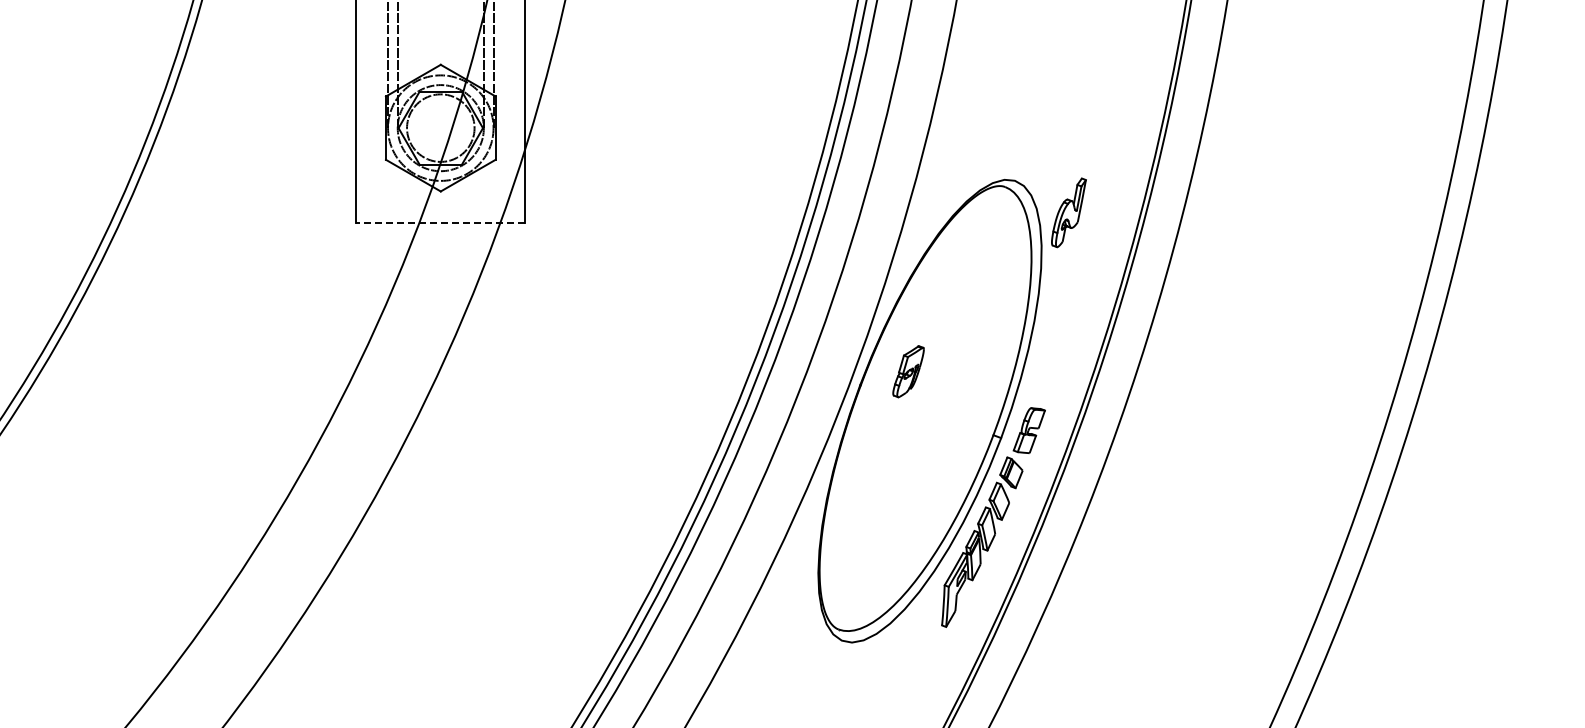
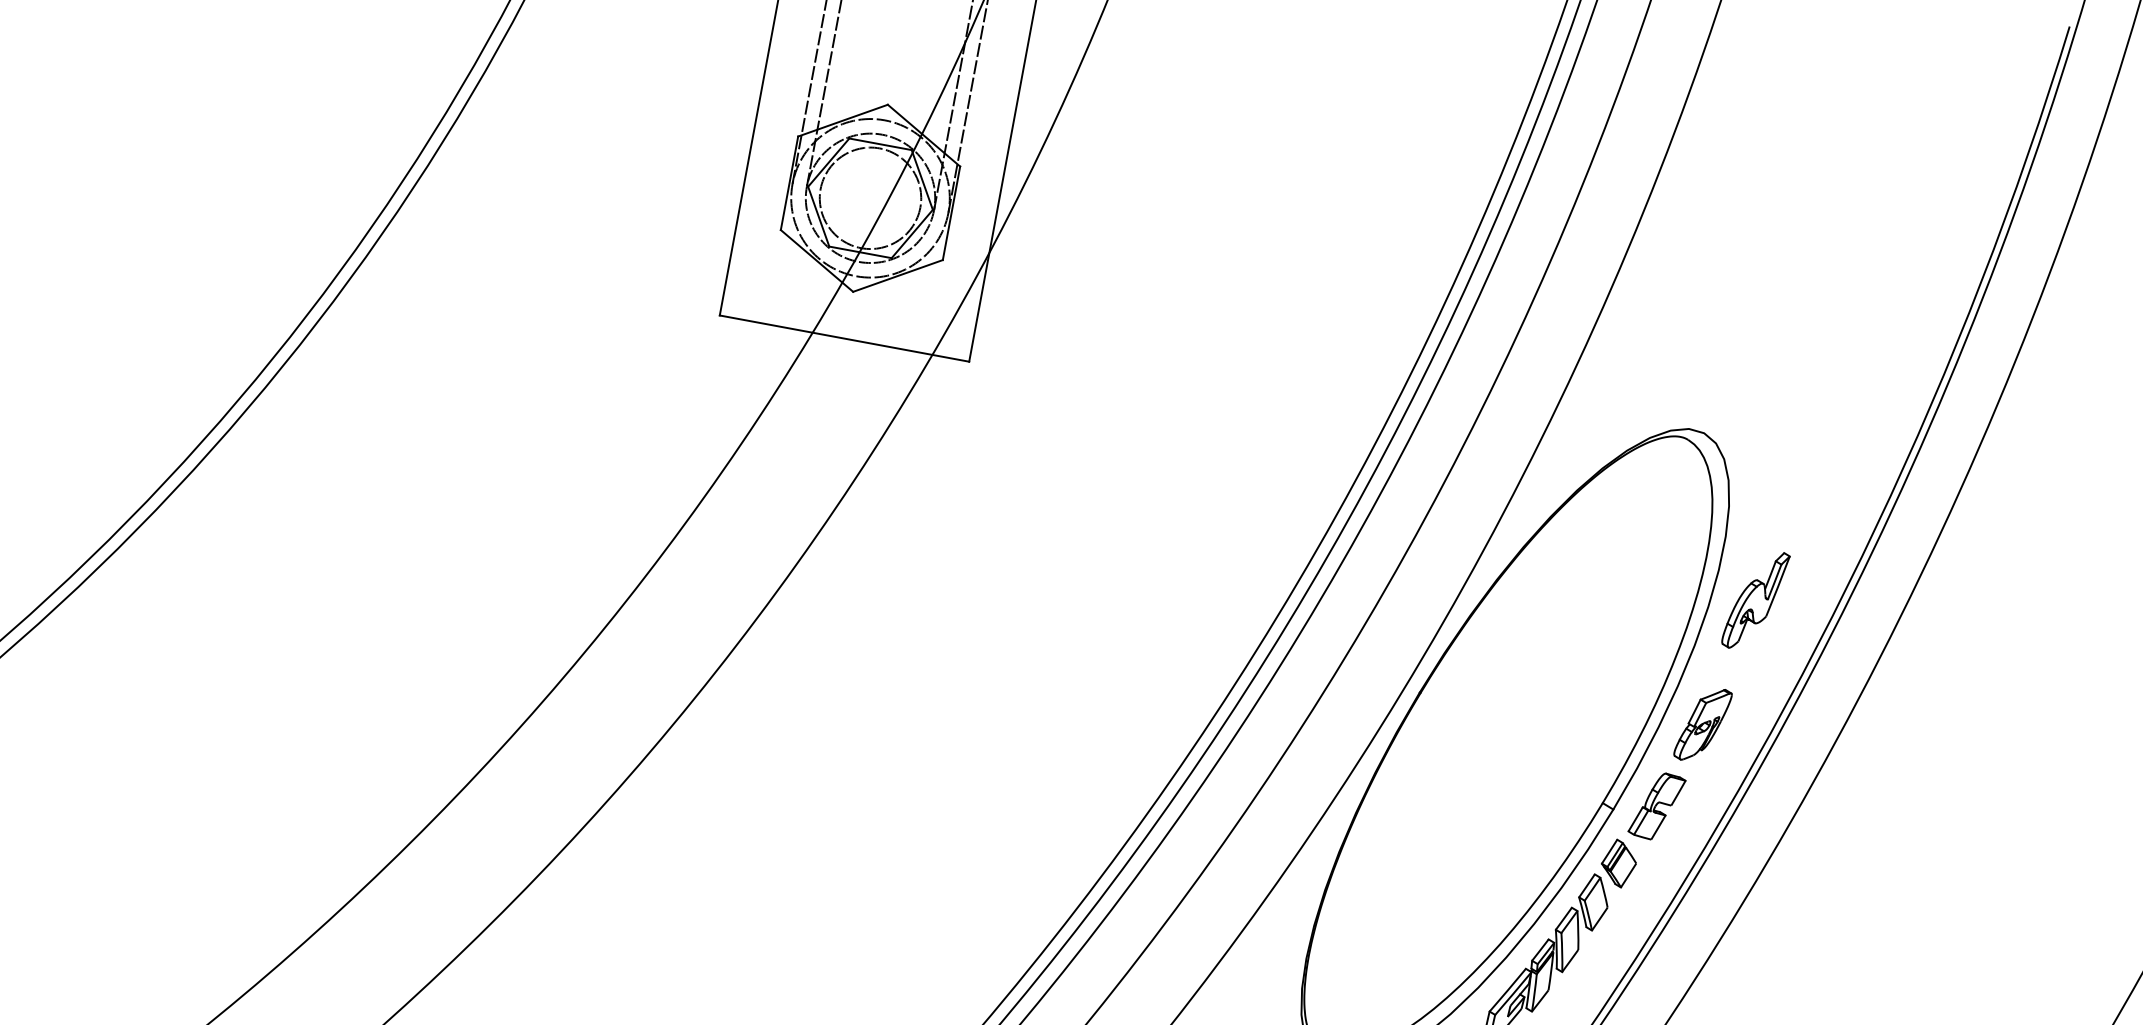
part: (1068, 212) -> (1755, 599), moved
line: (440, 223) -> (843, 339), dashed -> solid
part: (908, 371) -> (1702, 724), moved

